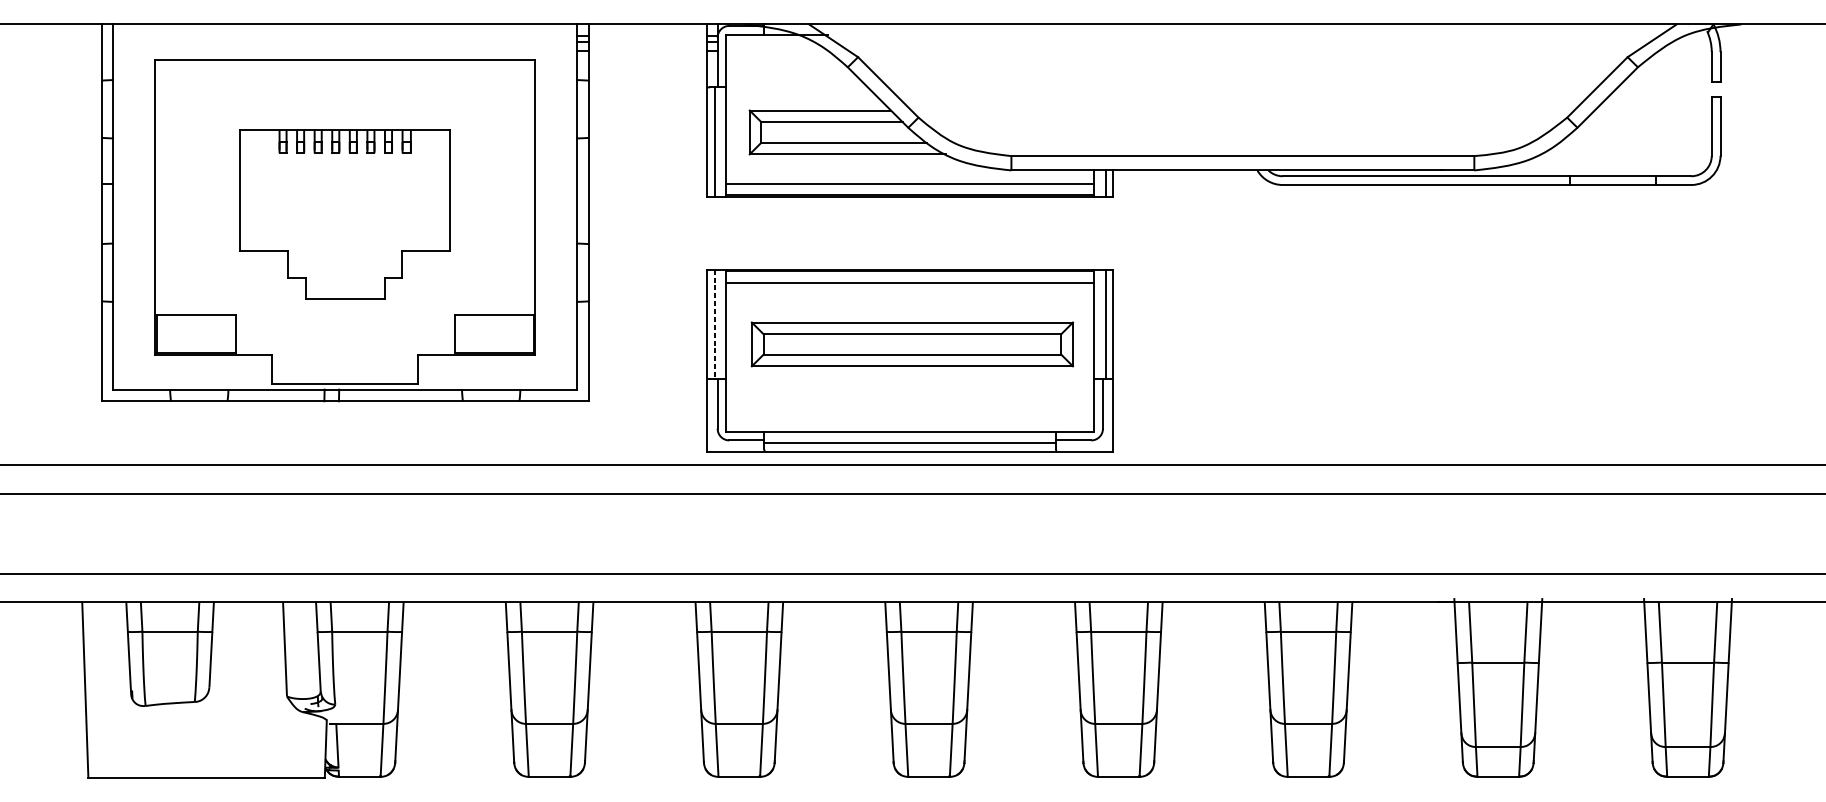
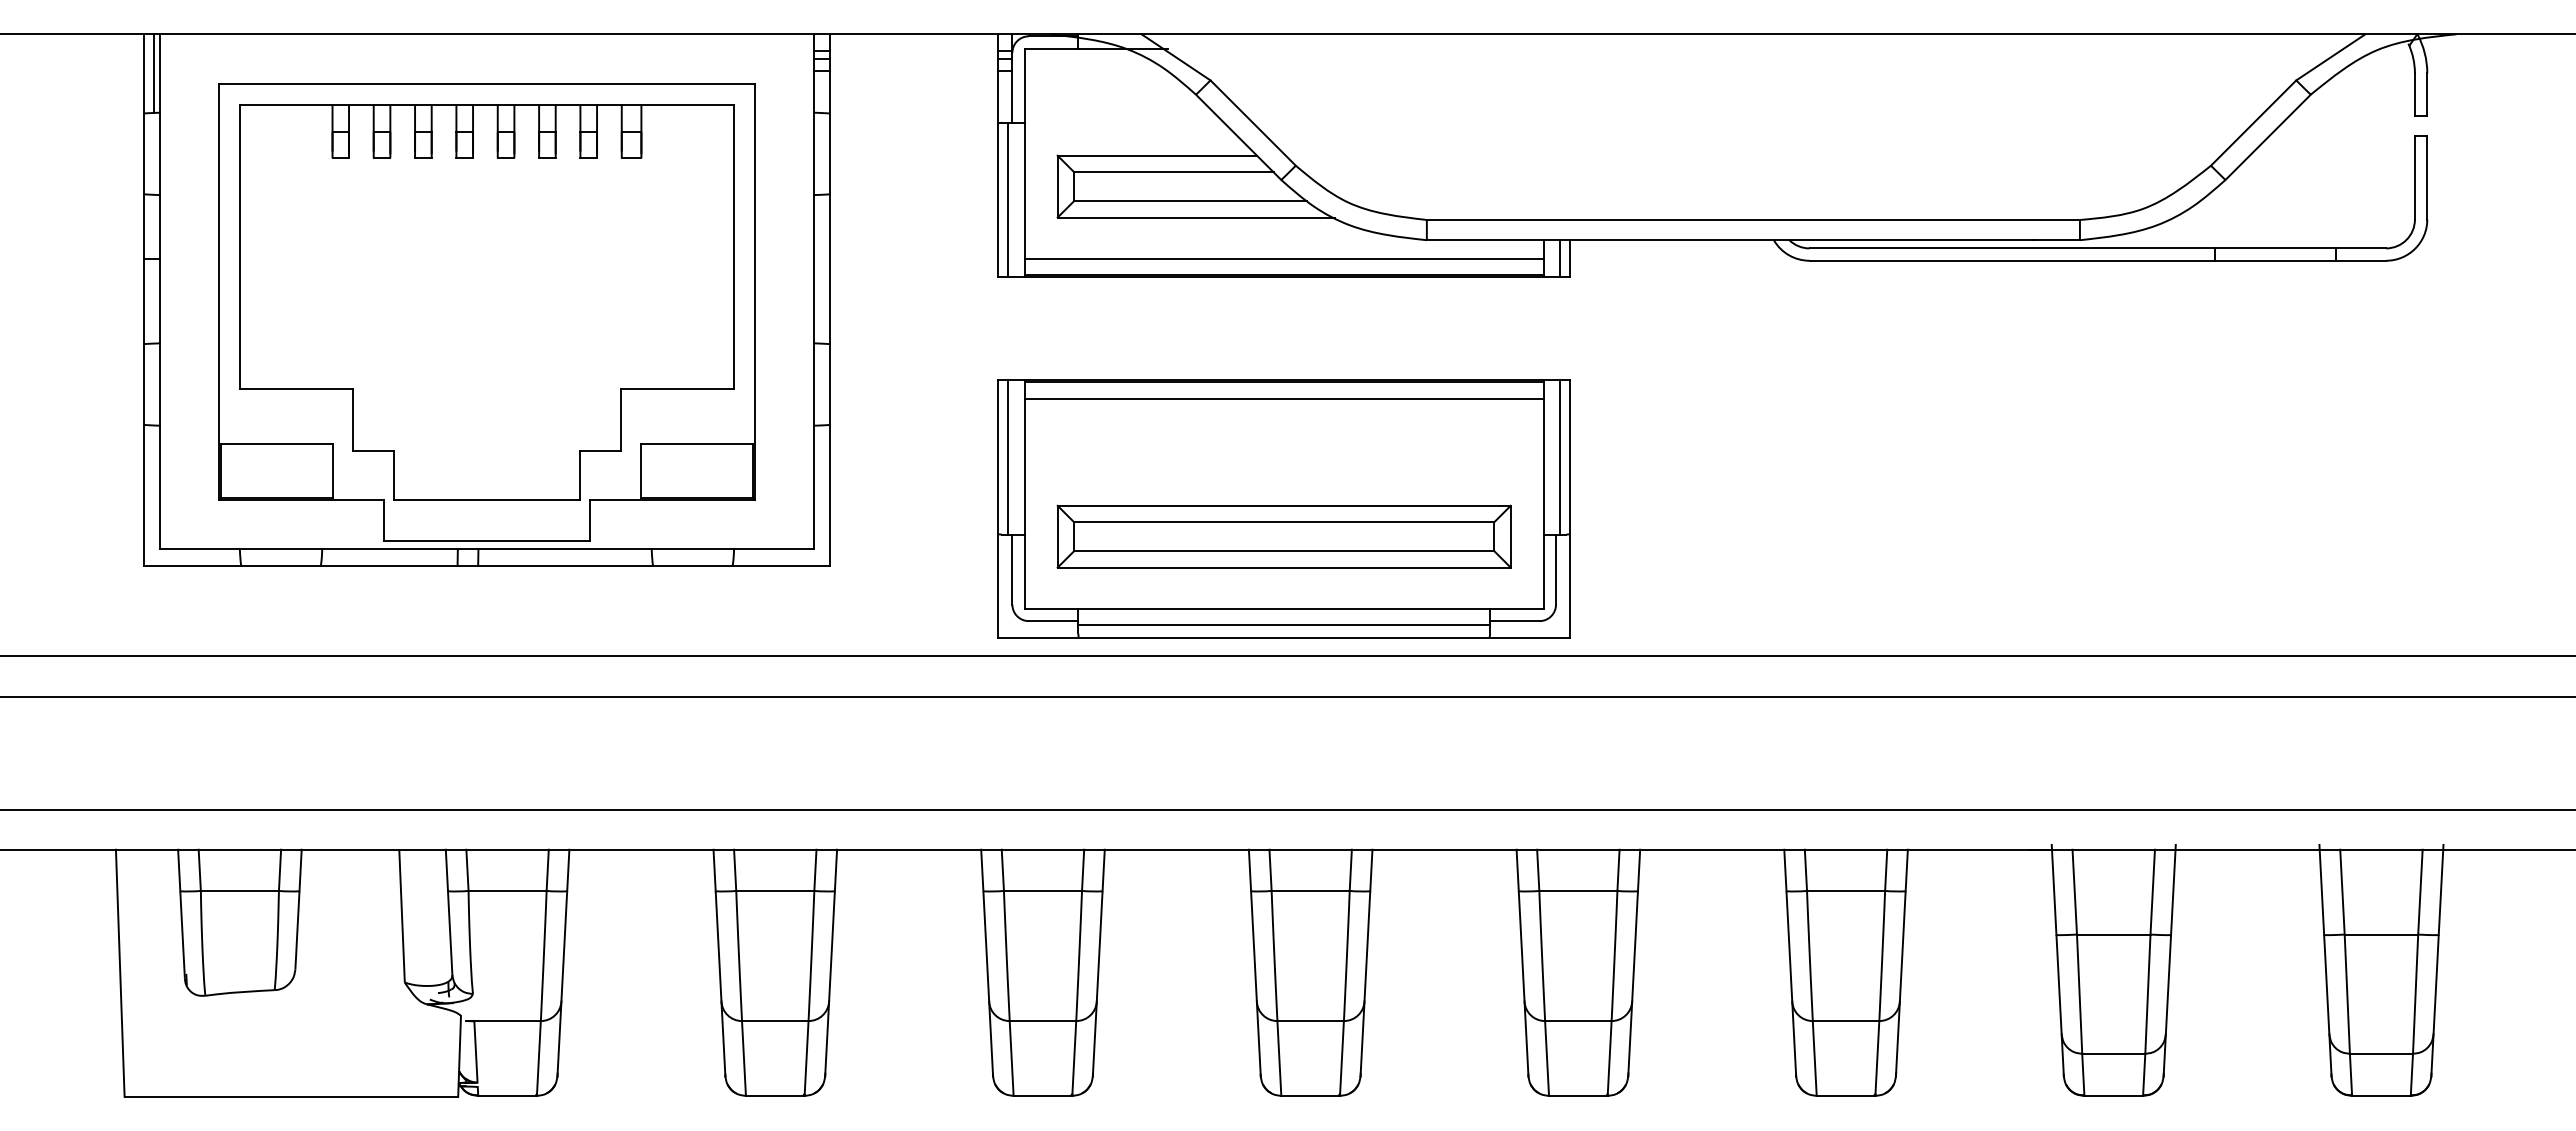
line: (109, 52) -> (154, 73), added
part: (344, 214) -> (486, 302), size x1.67
line: (714, 324) -> (1008, 457), dashed -> solid
part: (911, 344) -> (1283, 536), moved

